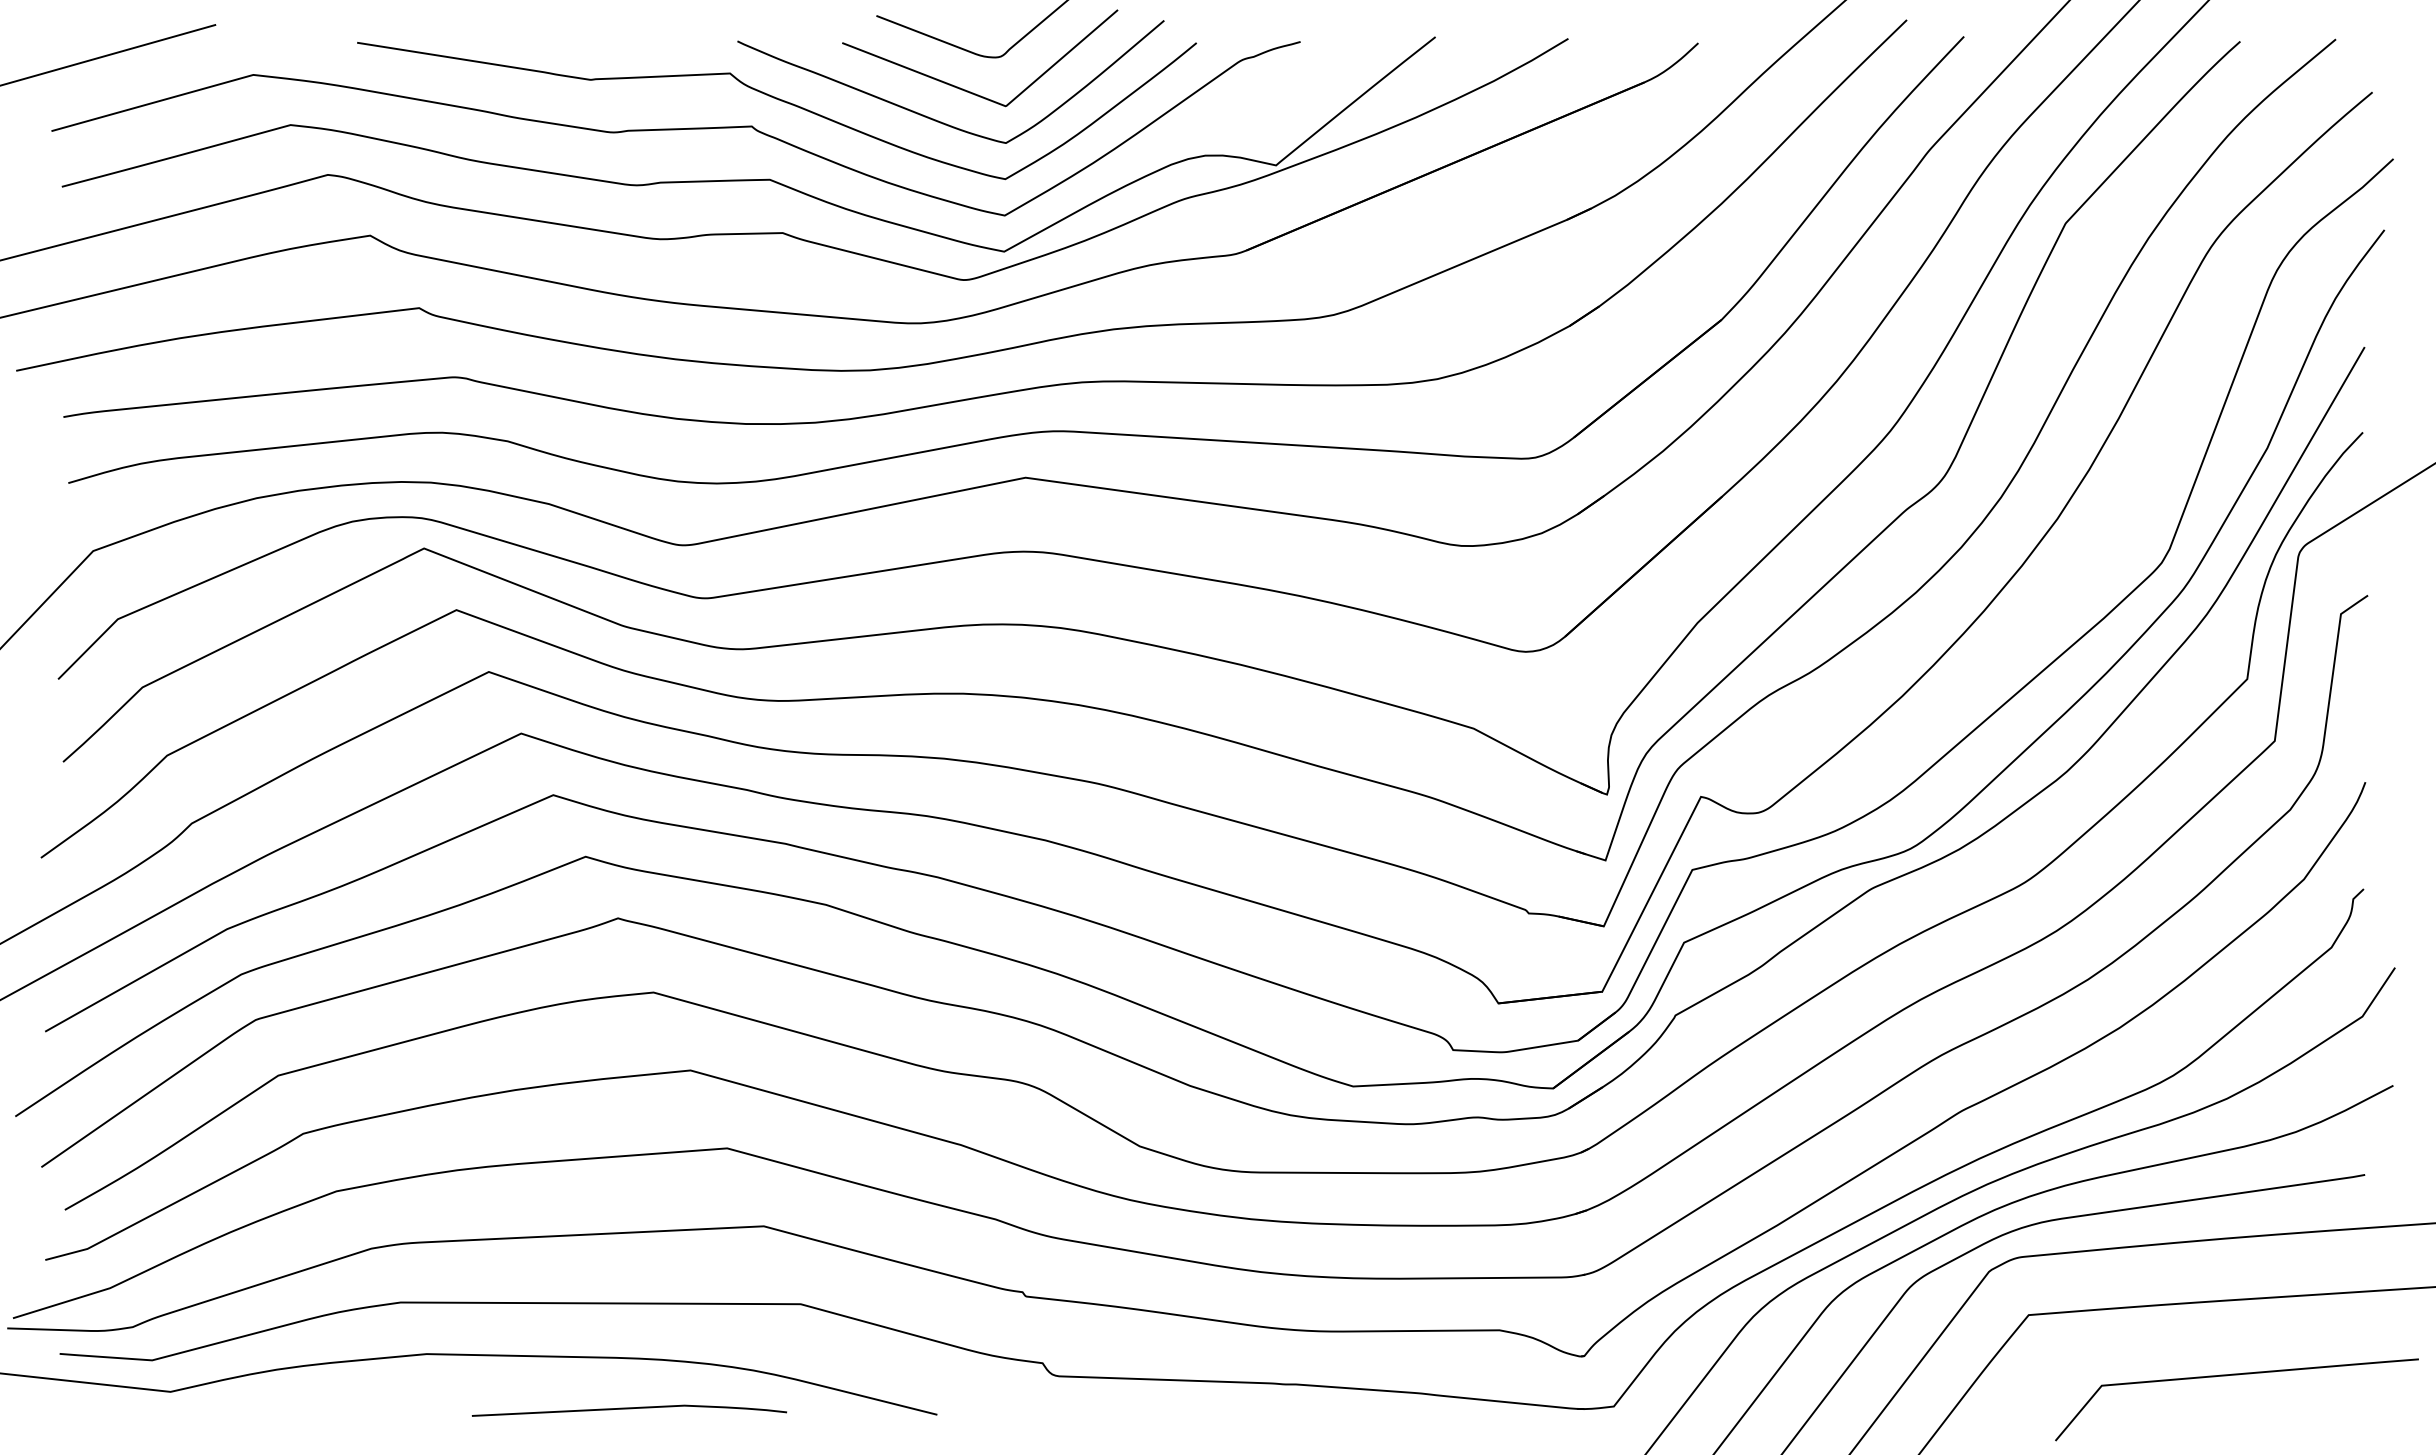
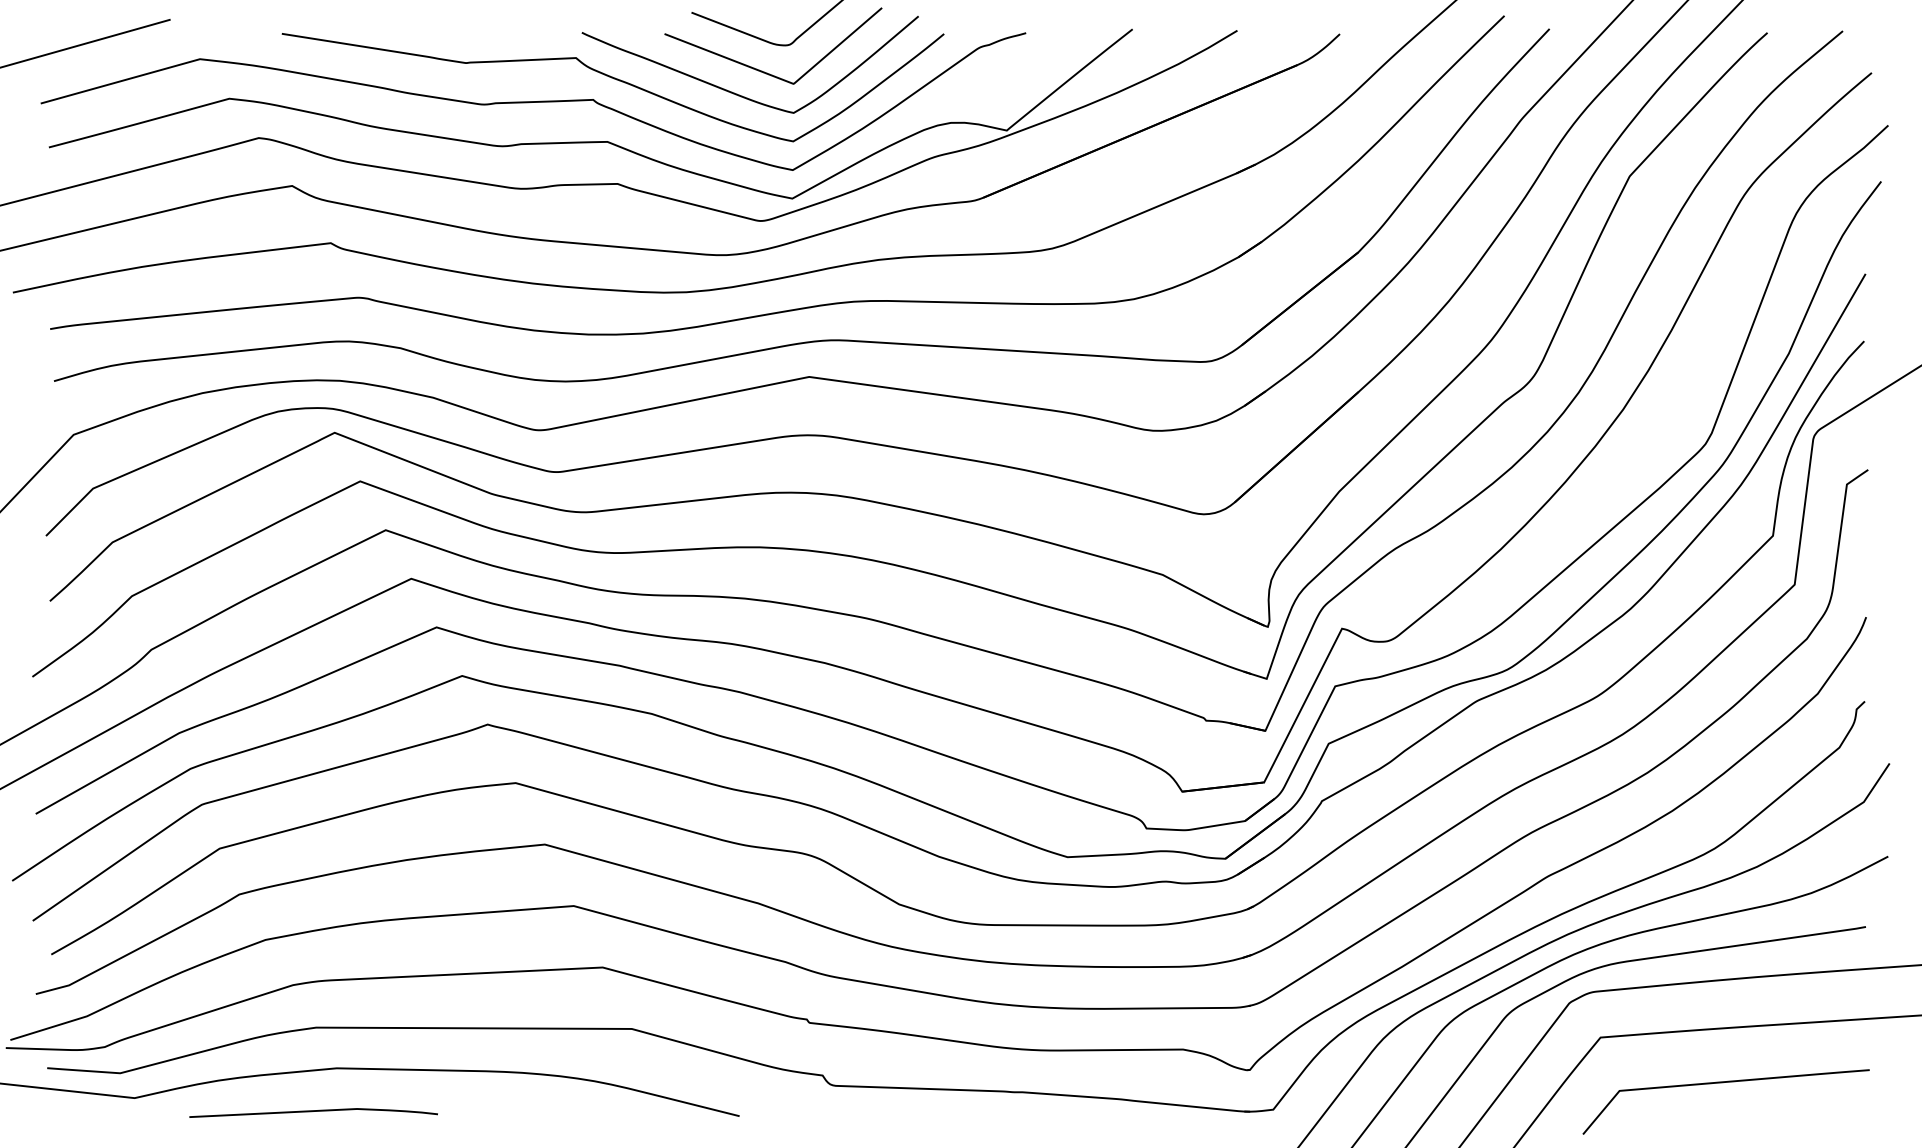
line: (2236, 1375) -> (1725, 1082), moved
curve: (628, 1409) -> (312, 1112), moved

